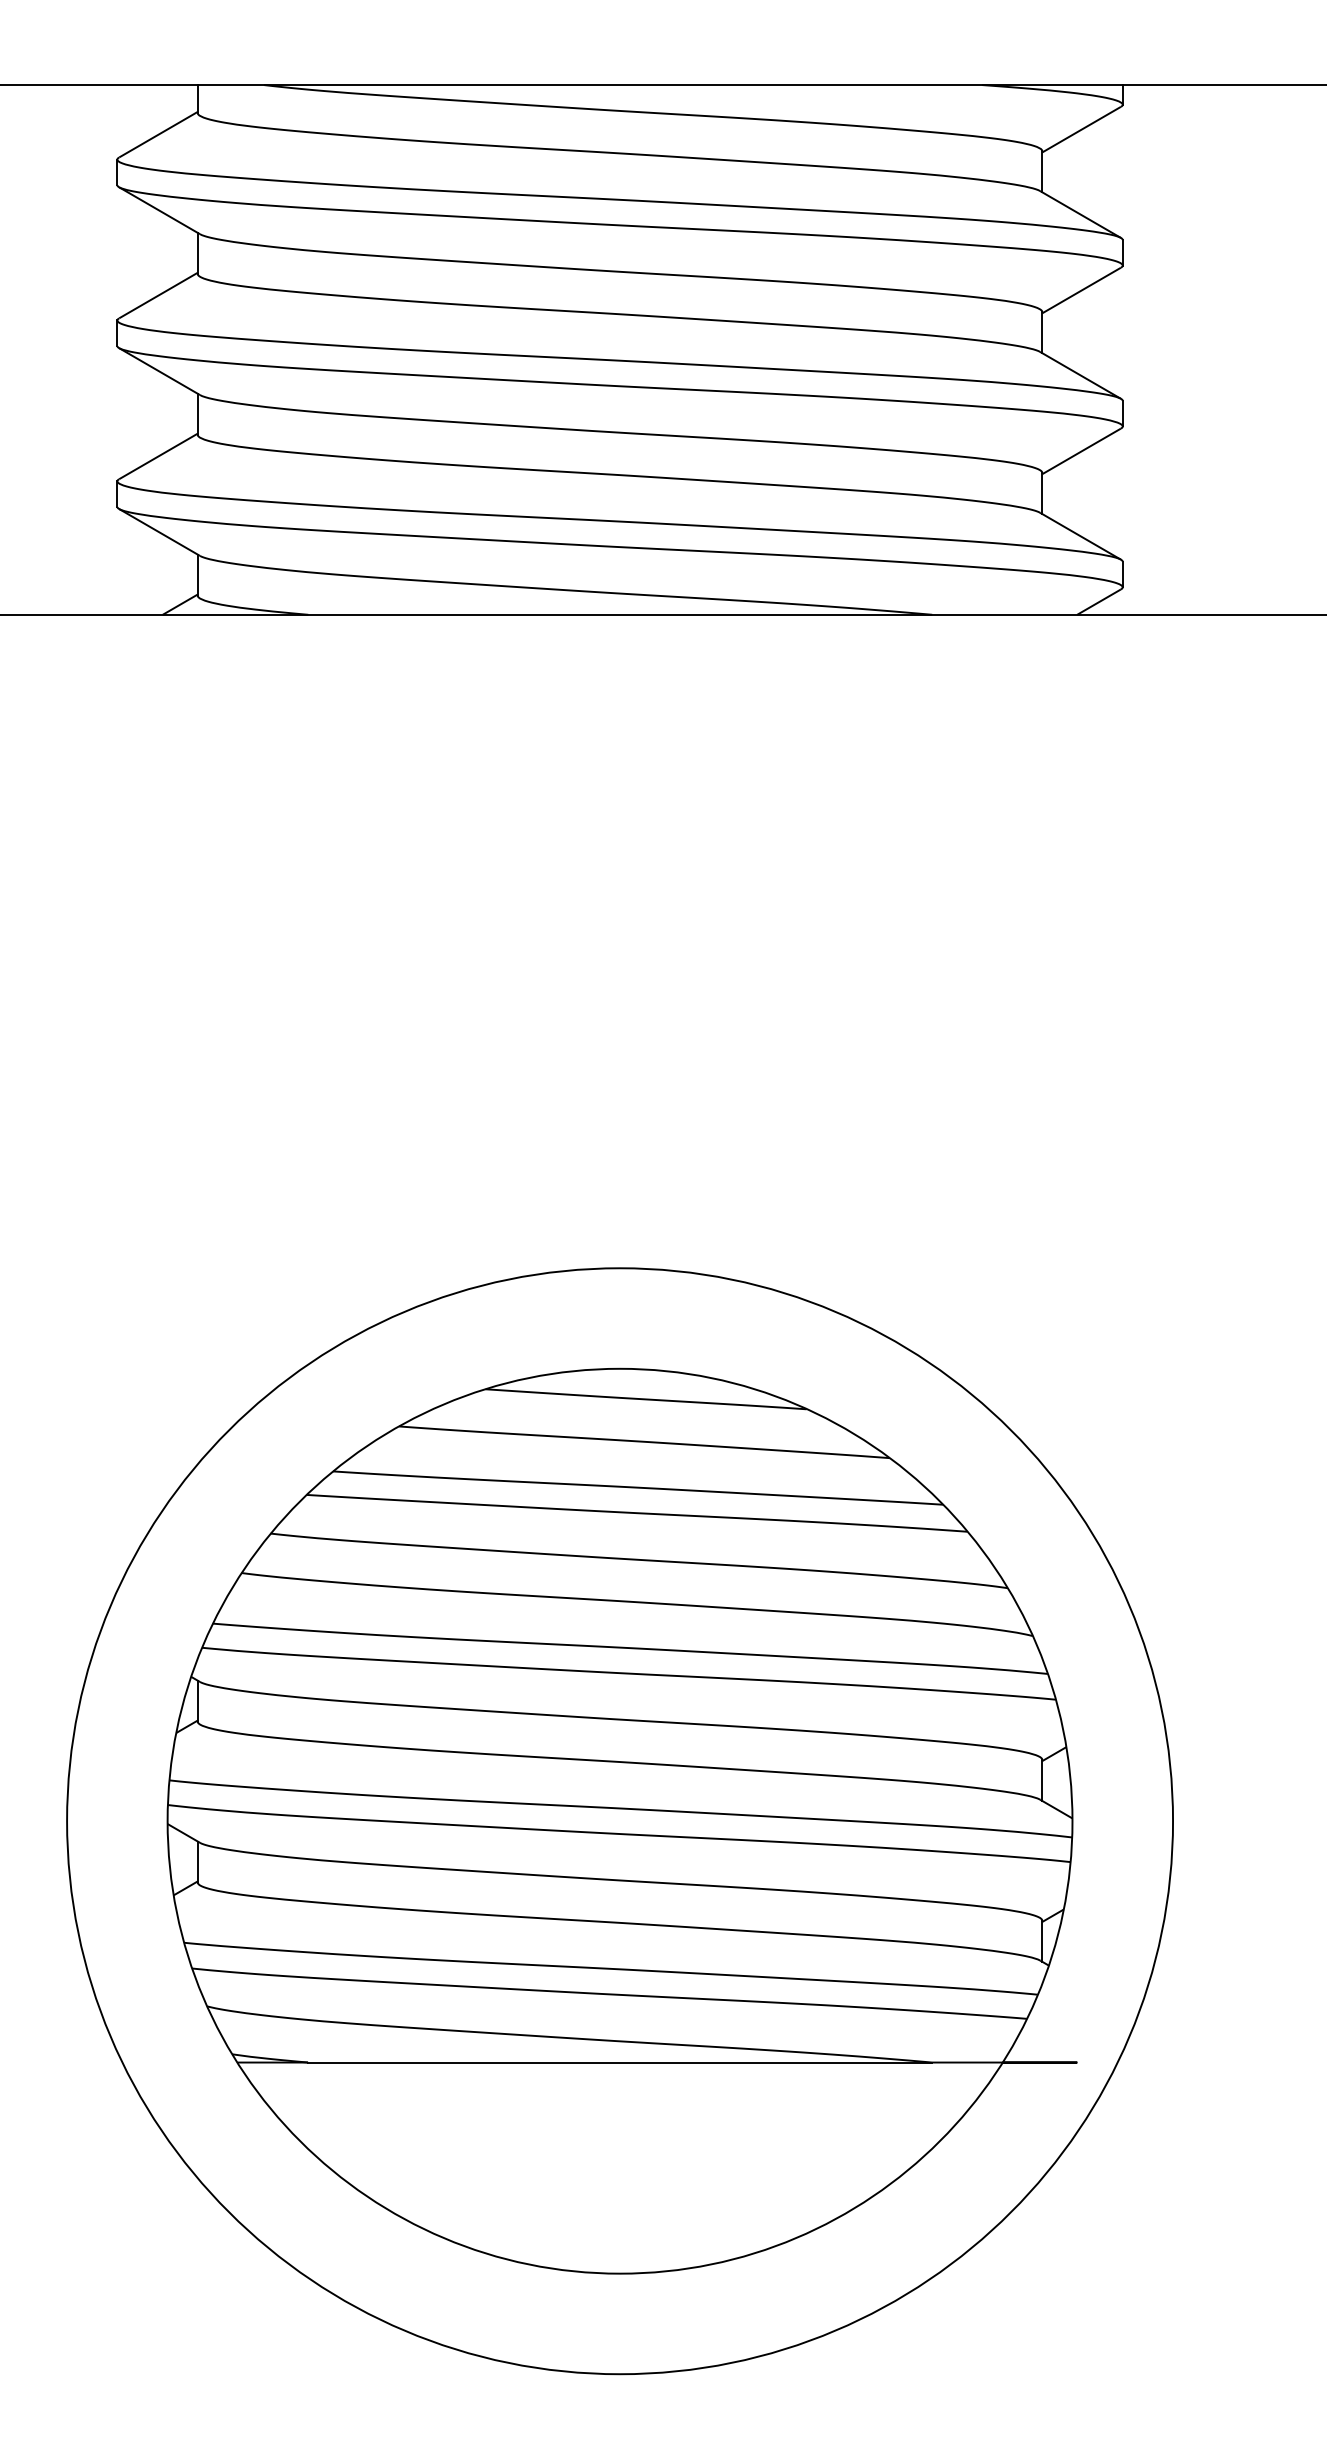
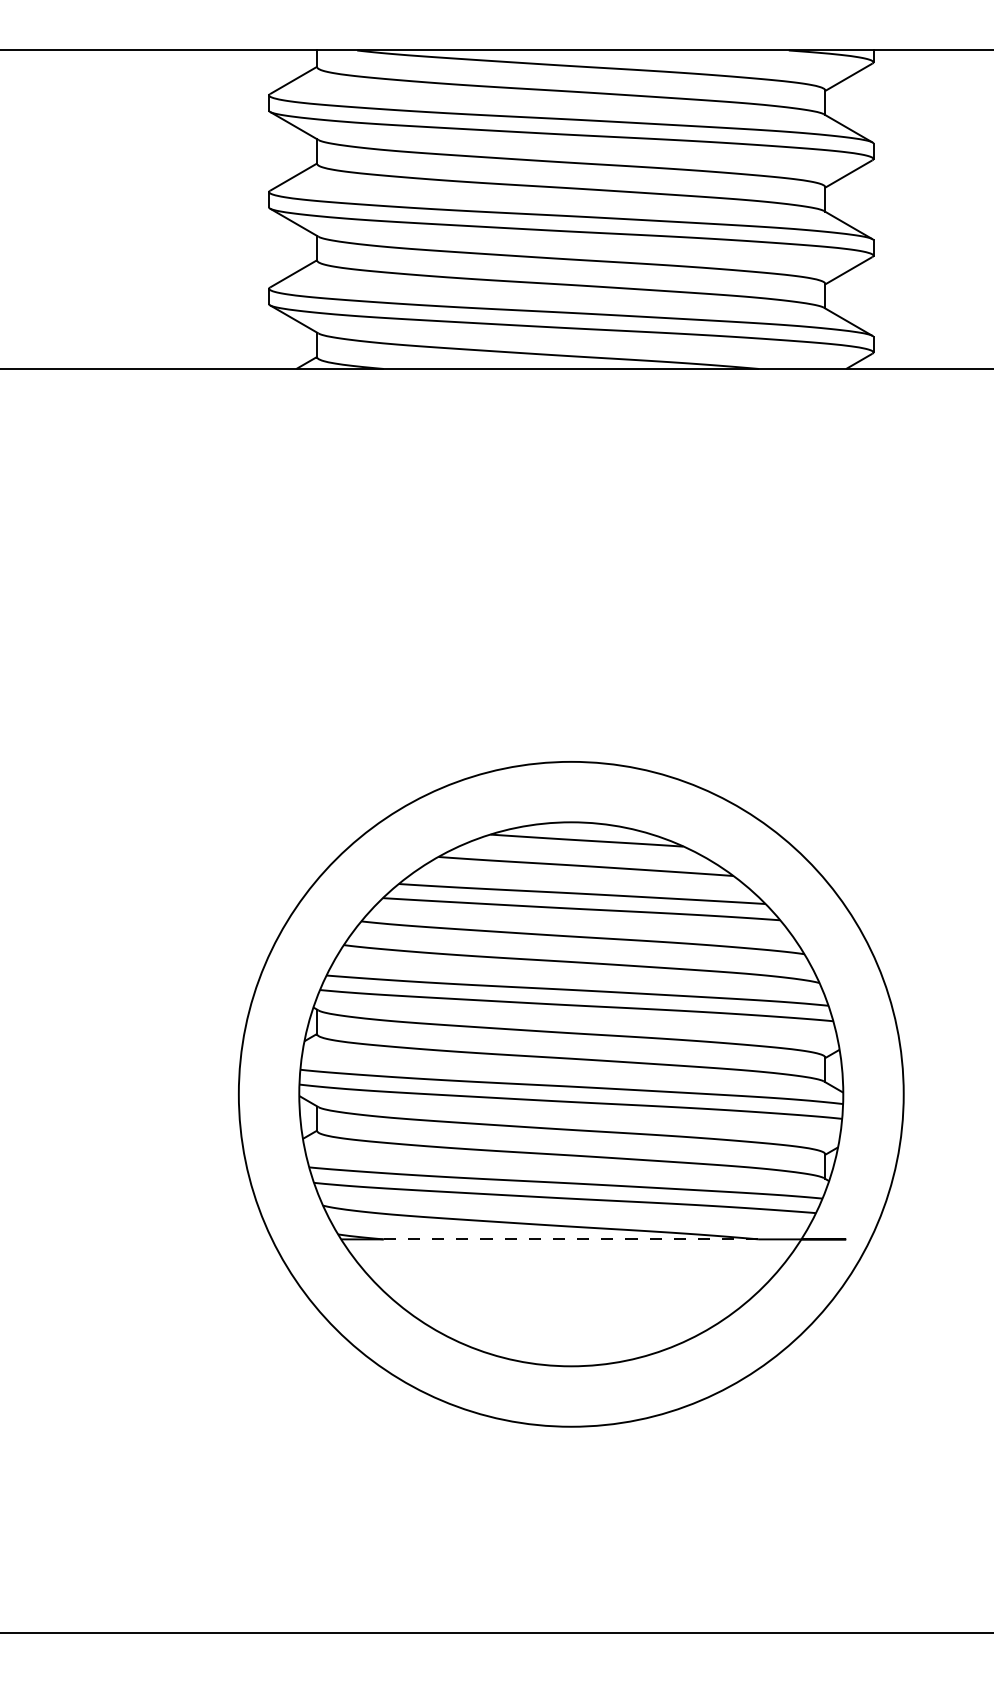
line: (620, 2062) -> (571, 1239), solid -> dashed

